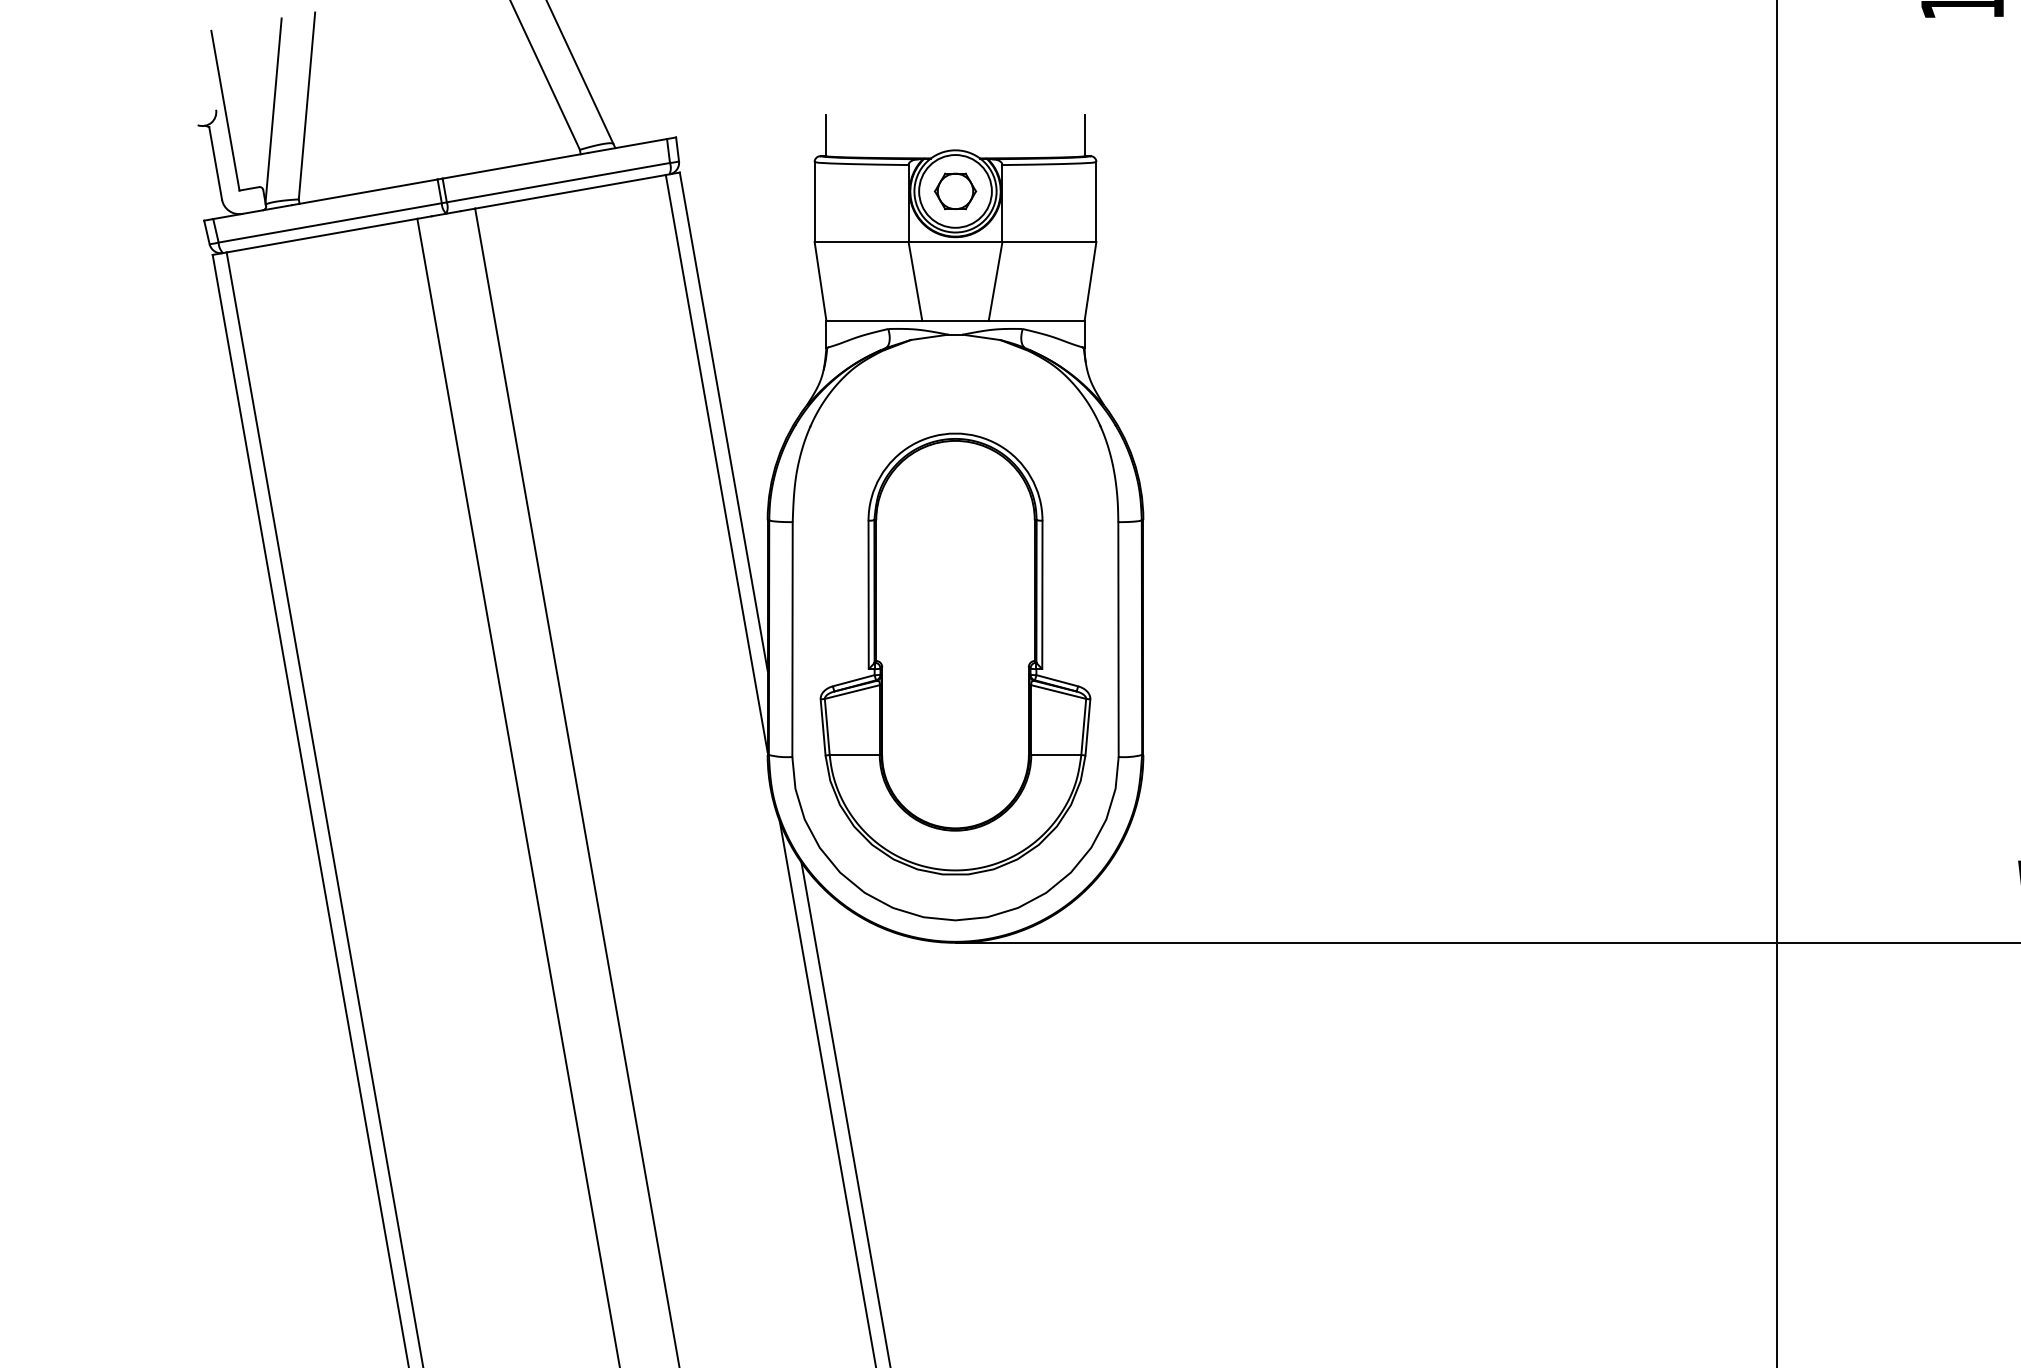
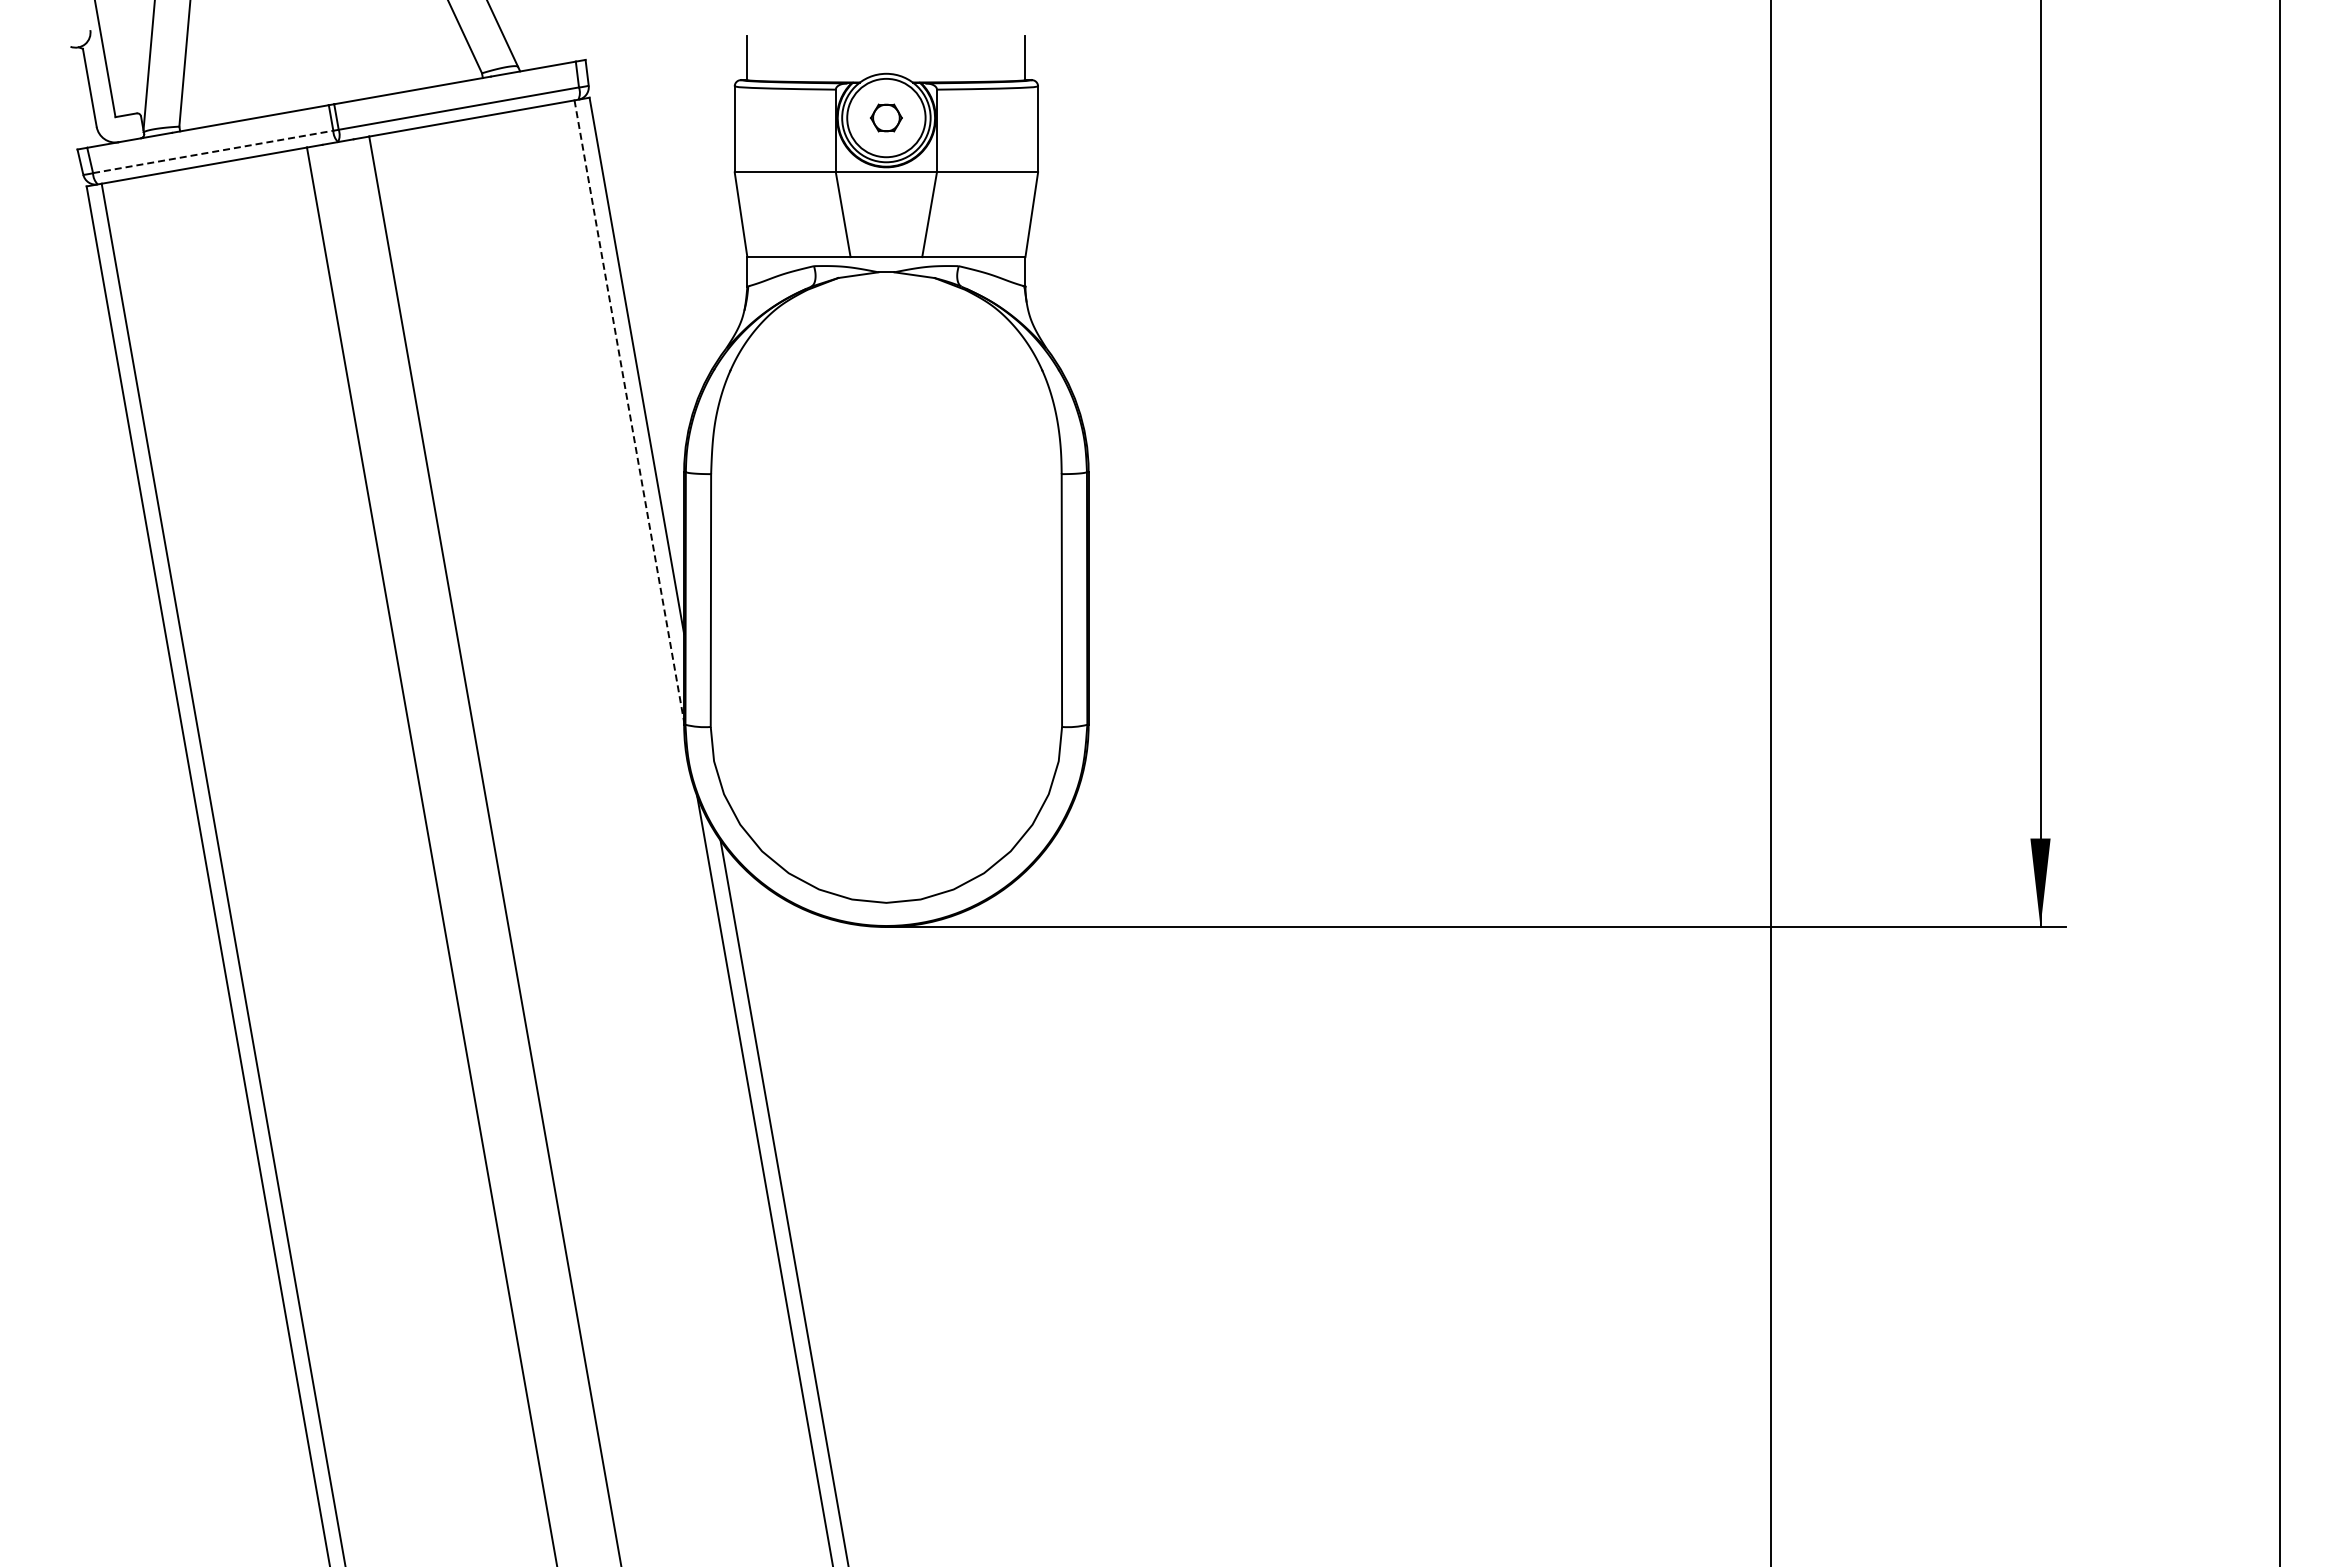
part: (955, 190) -> (886, 117), size x0.7
line: (330, 222) -> (213, 151), solid -> dashed
line: (716, 463) -> (629, 411), solid -> dashed
part: (955, 653) -> (886, 615), removed

